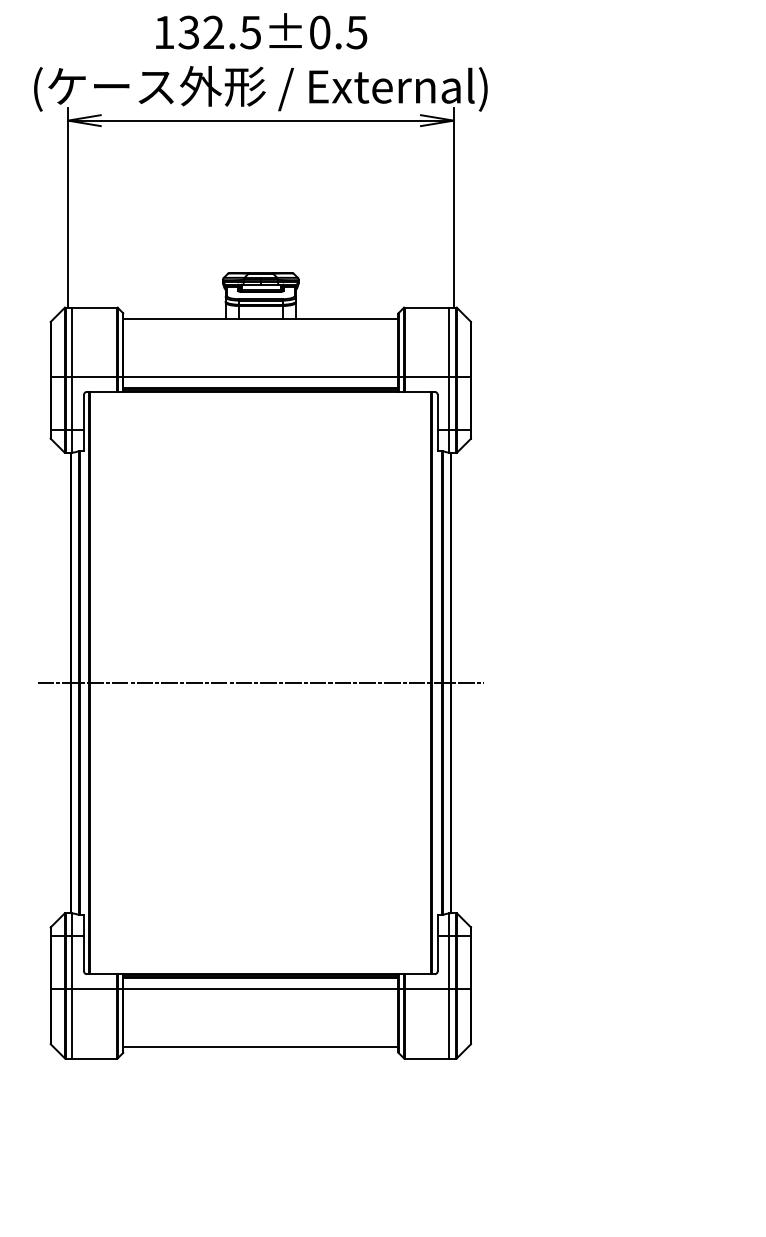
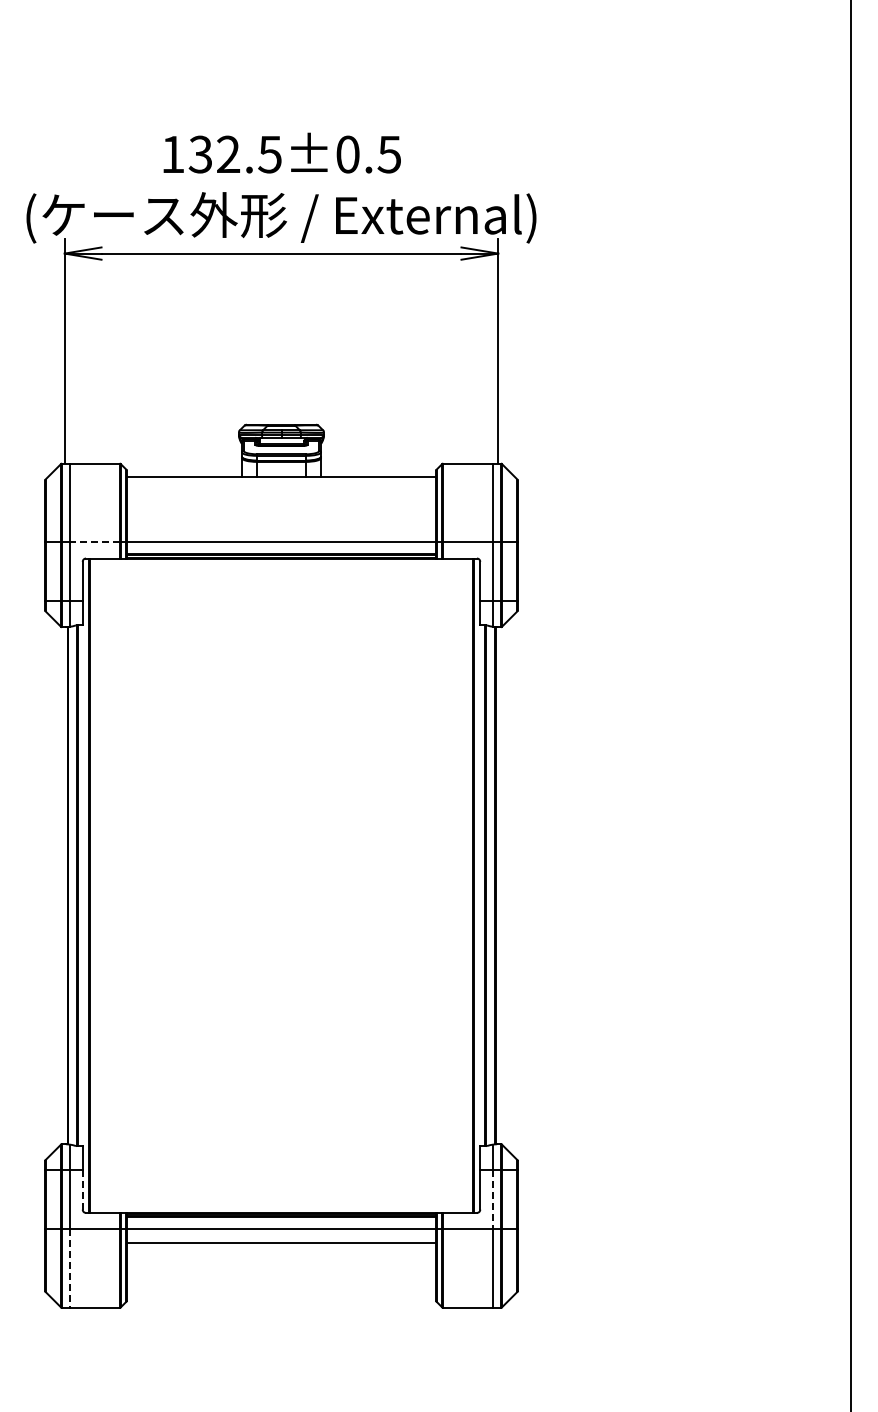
line: (94, 377) -> (94, 542), solid -> dashed
line: (260, 682) -> (281, 885), removed
line: (83, 954) -> (82, 1190), solid -> dashed
line: (449, 963) -> (493, 1200), solid -> dashed
line: (72, 1024) -> (69, 1269), solid -> dashed
line: (260, 1046) -> (281, 1242), moved

